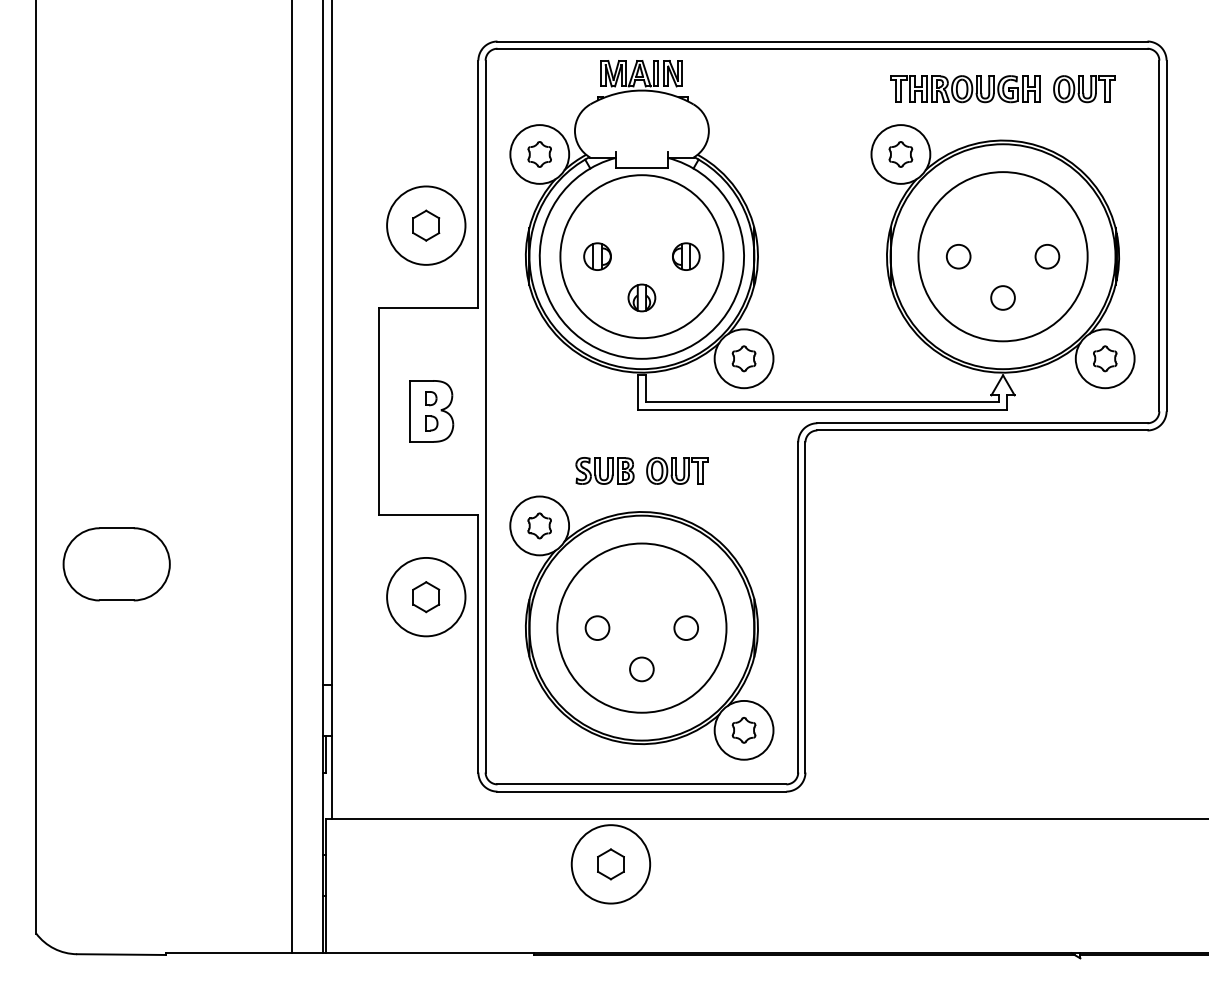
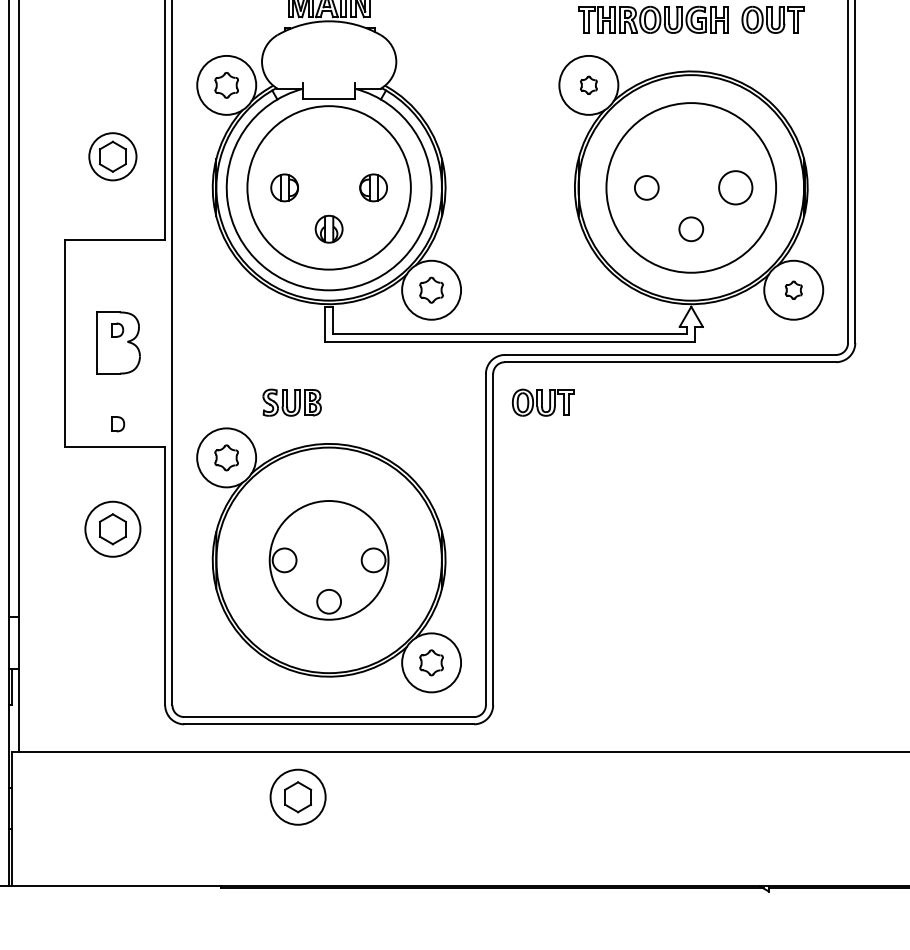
part: (900, 154) -> (588, 85), size x0.7
circle: (426, 225) -> (113, 156), size x0.6
circle: (1047, 256) -> (735, 187), size x1.4
part: (1105, 358) -> (794, 289), size x0.7
part: (431, 423) -> (118, 424), moved
part: (677, 470) -> (543, 402), moved
circle: (426, 596) -> (113, 528), size x0.7
circle: (641, 627) -> (328, 559), size x0.7
circle: (610, 864) -> (297, 797), size x0.7

